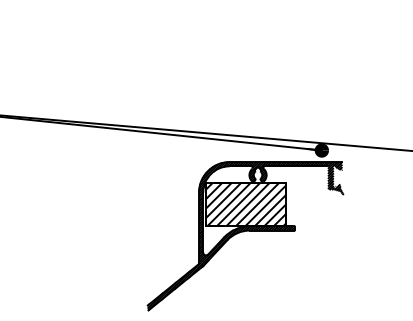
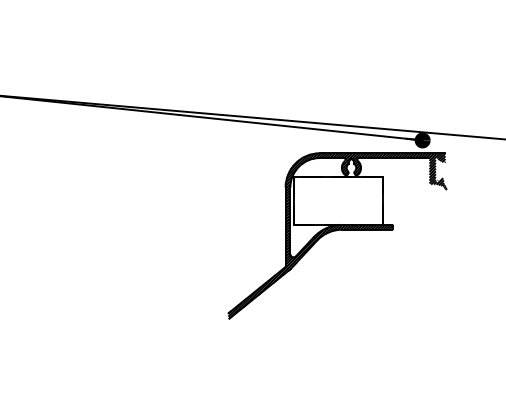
hatch: (246, 204) -> (338, 200), removed

